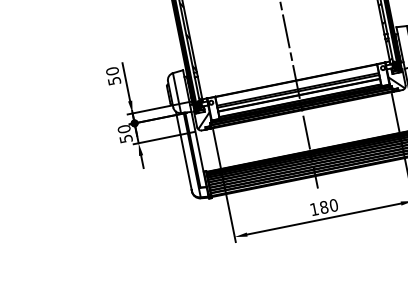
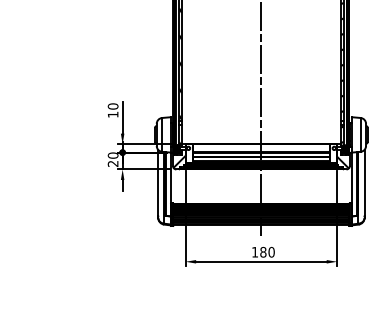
text: (114, 80) -> (113, 114), 50 -> 10
text: (125, 138) -> (112, 163), 50 -> 20

